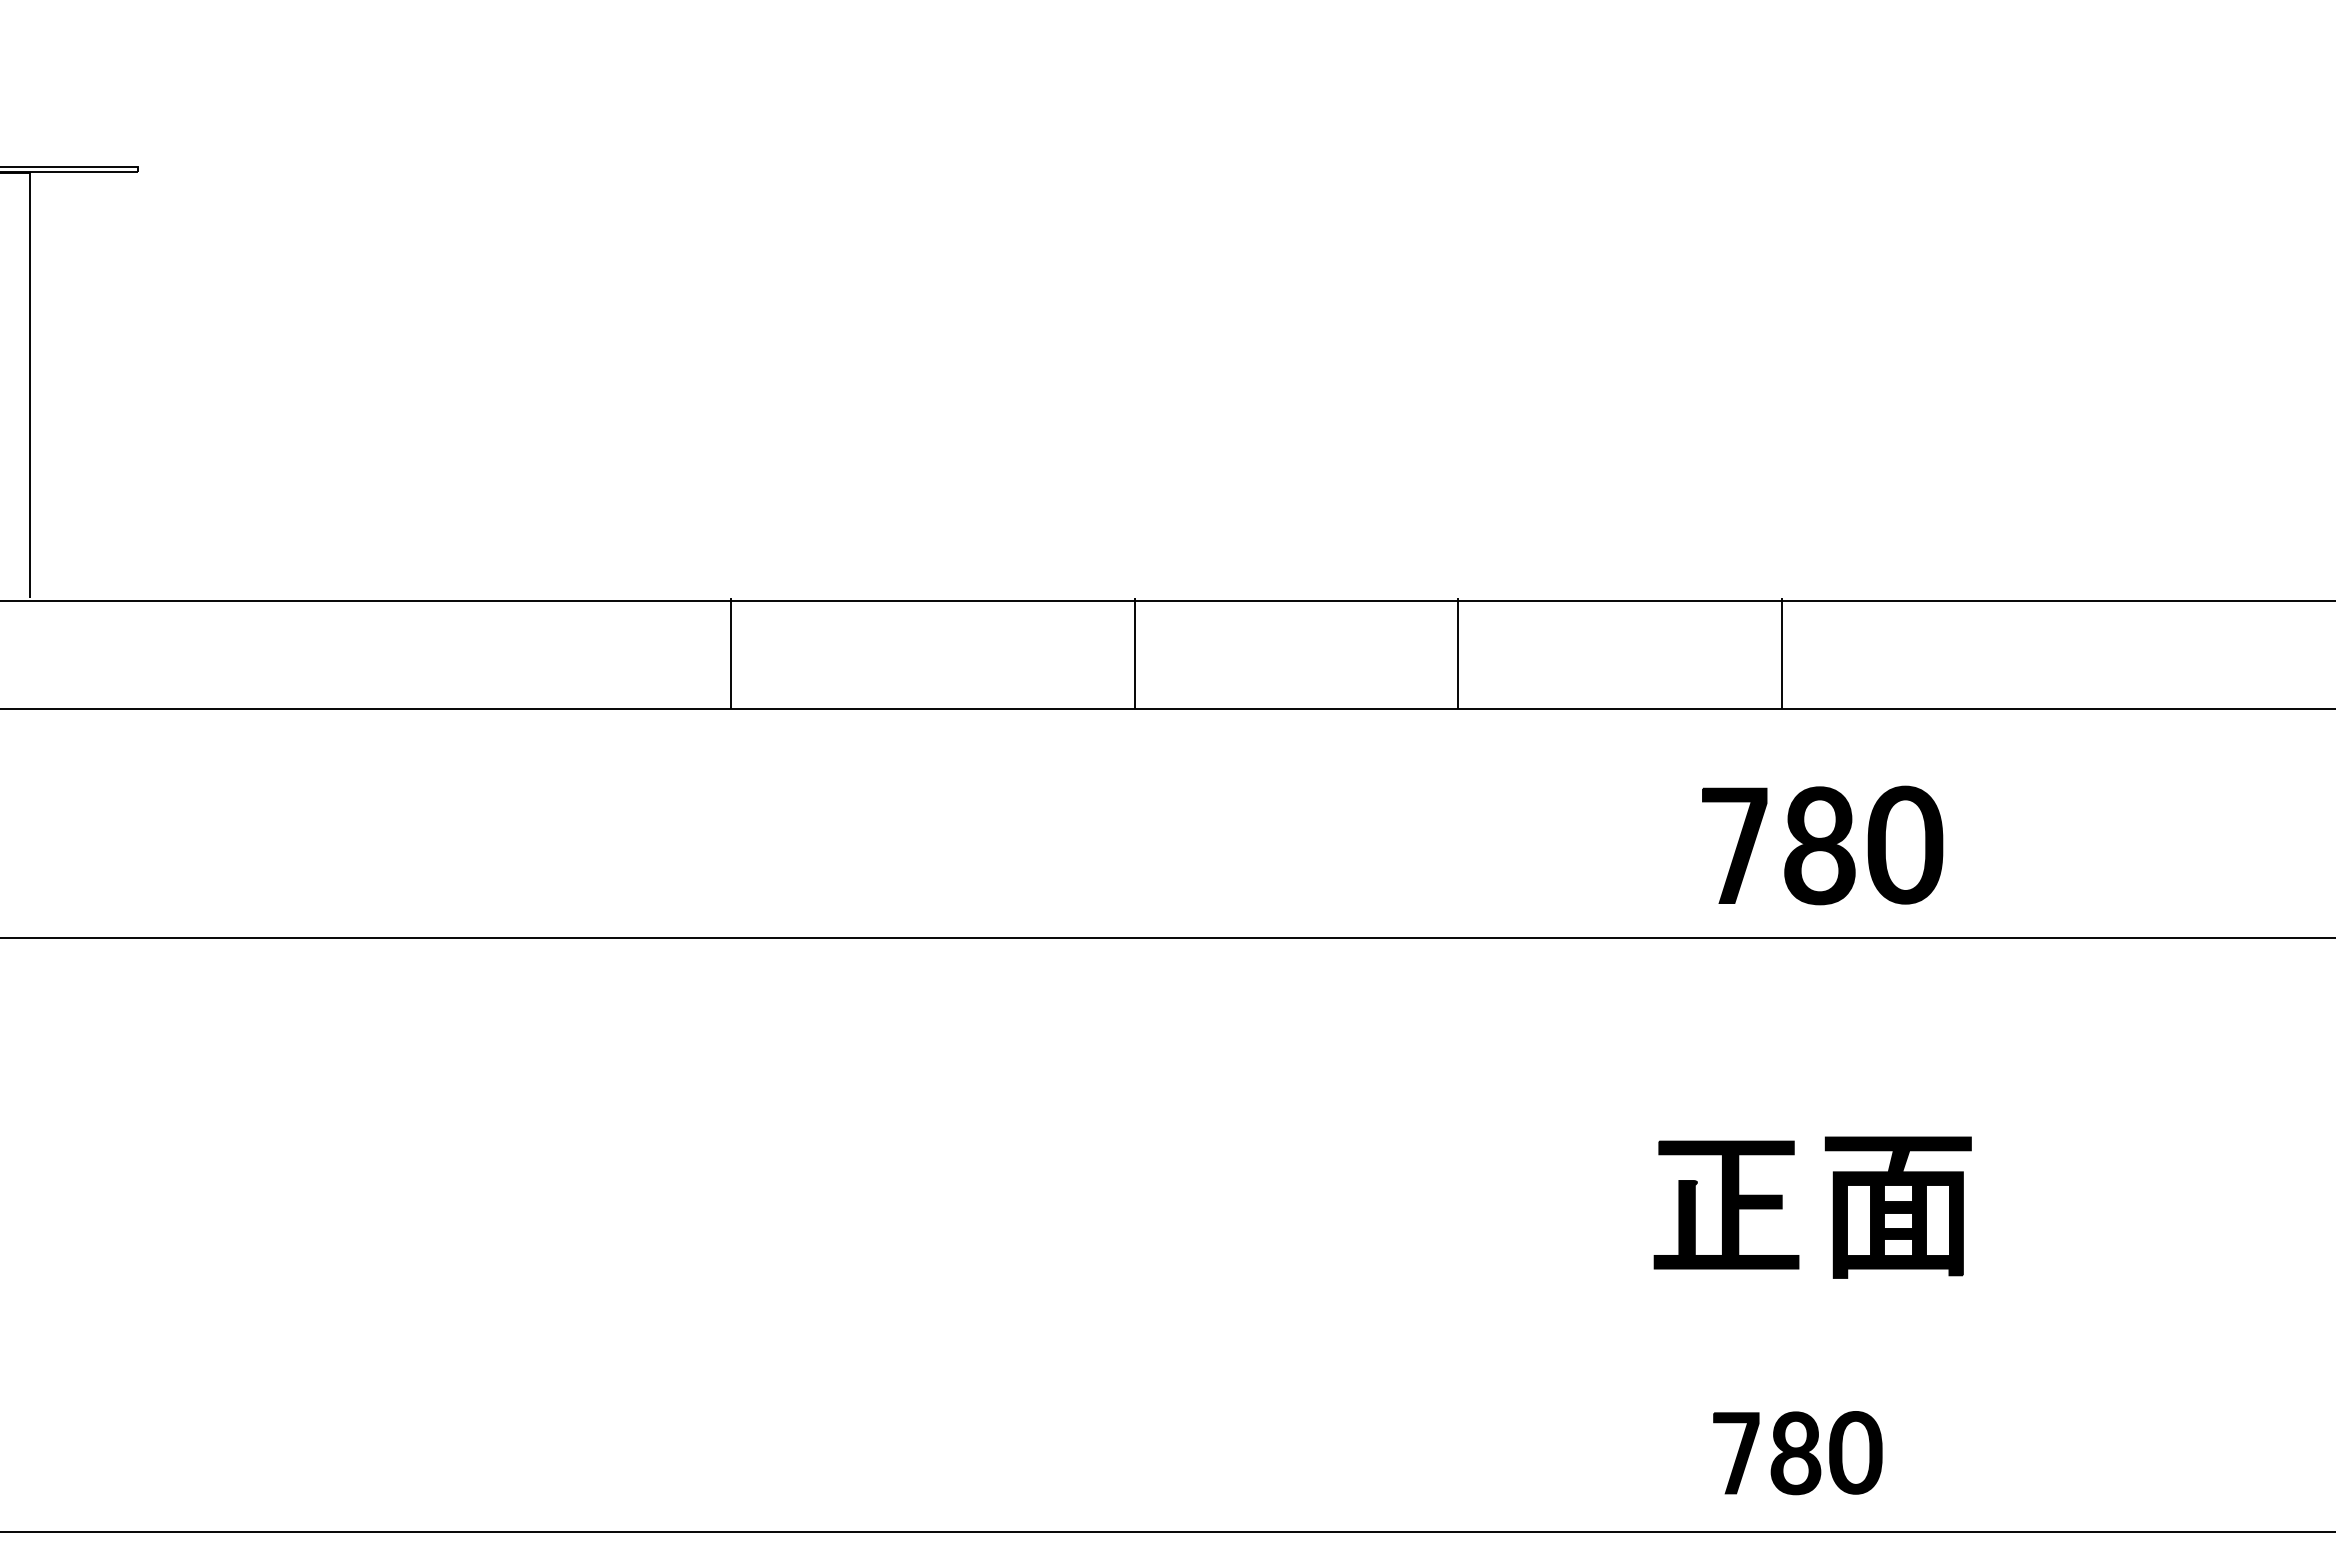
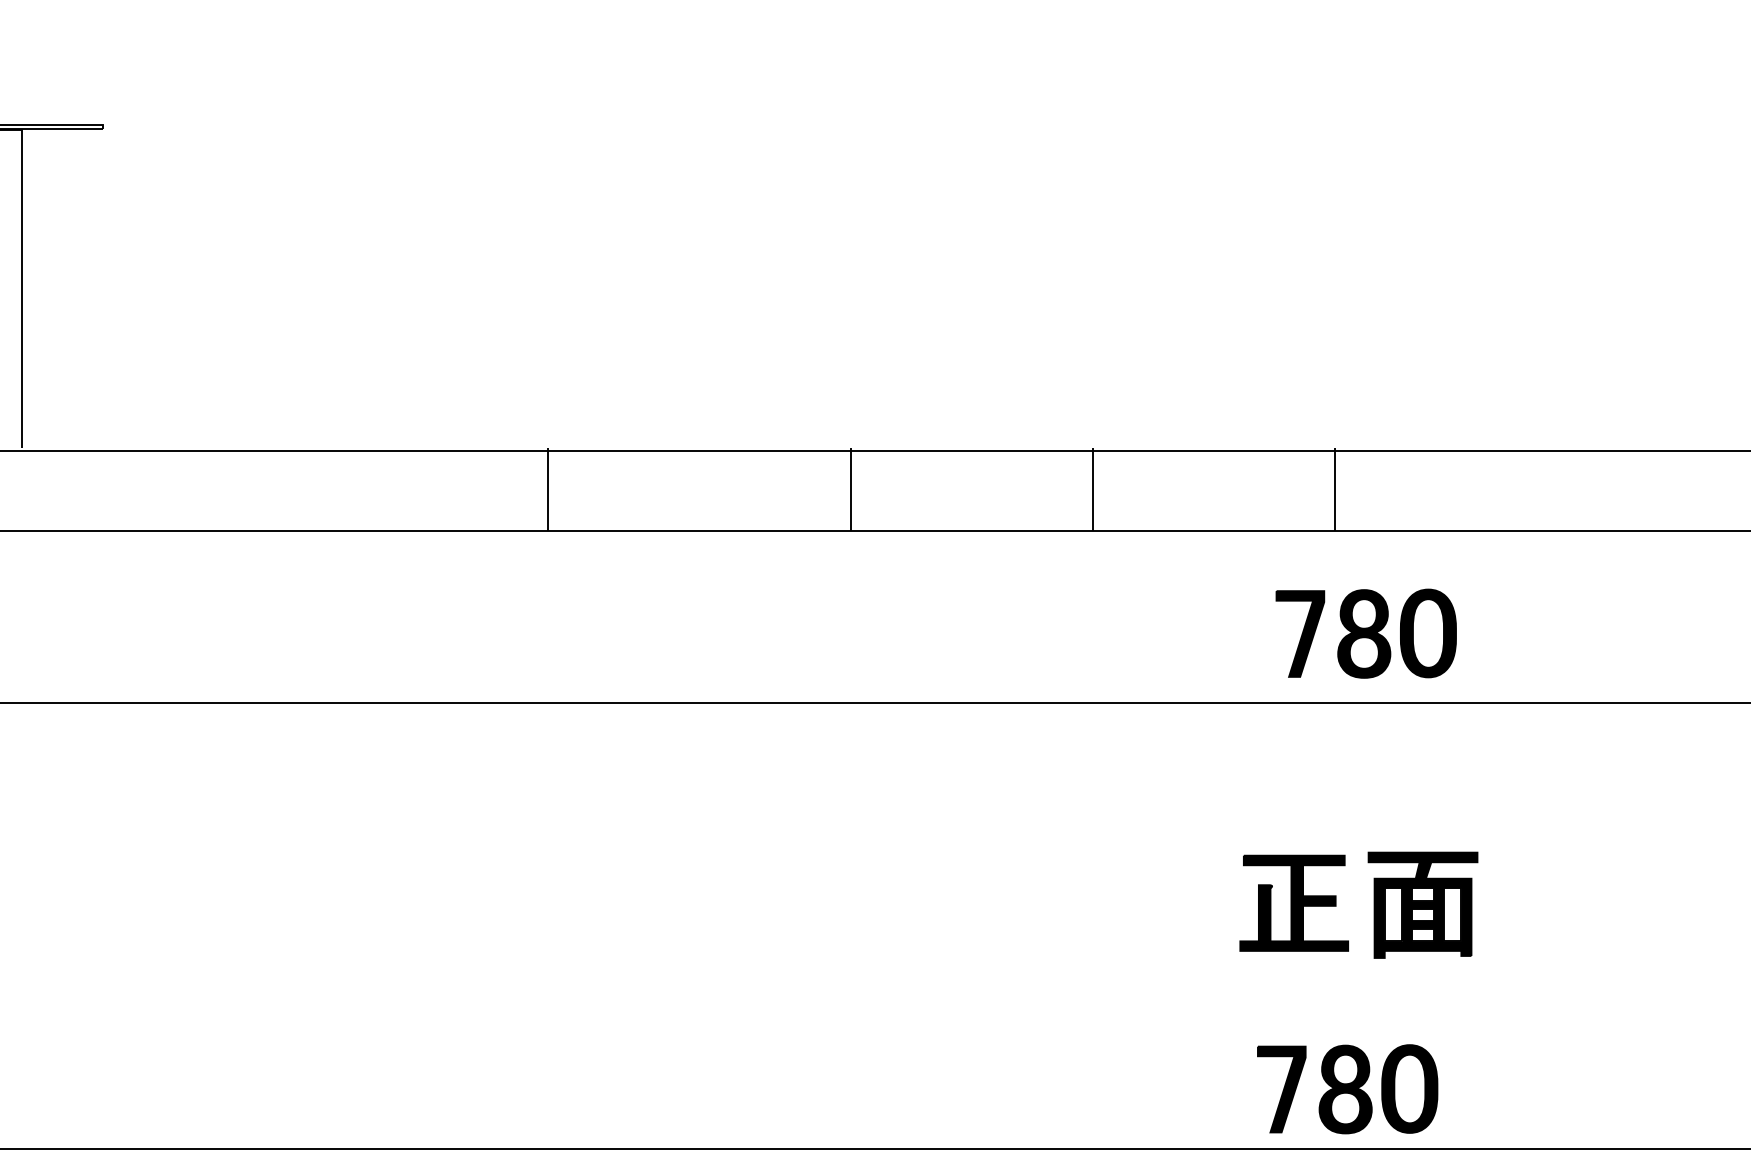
part: (1797, 1452) -> (1347, 1088), size x1.43

